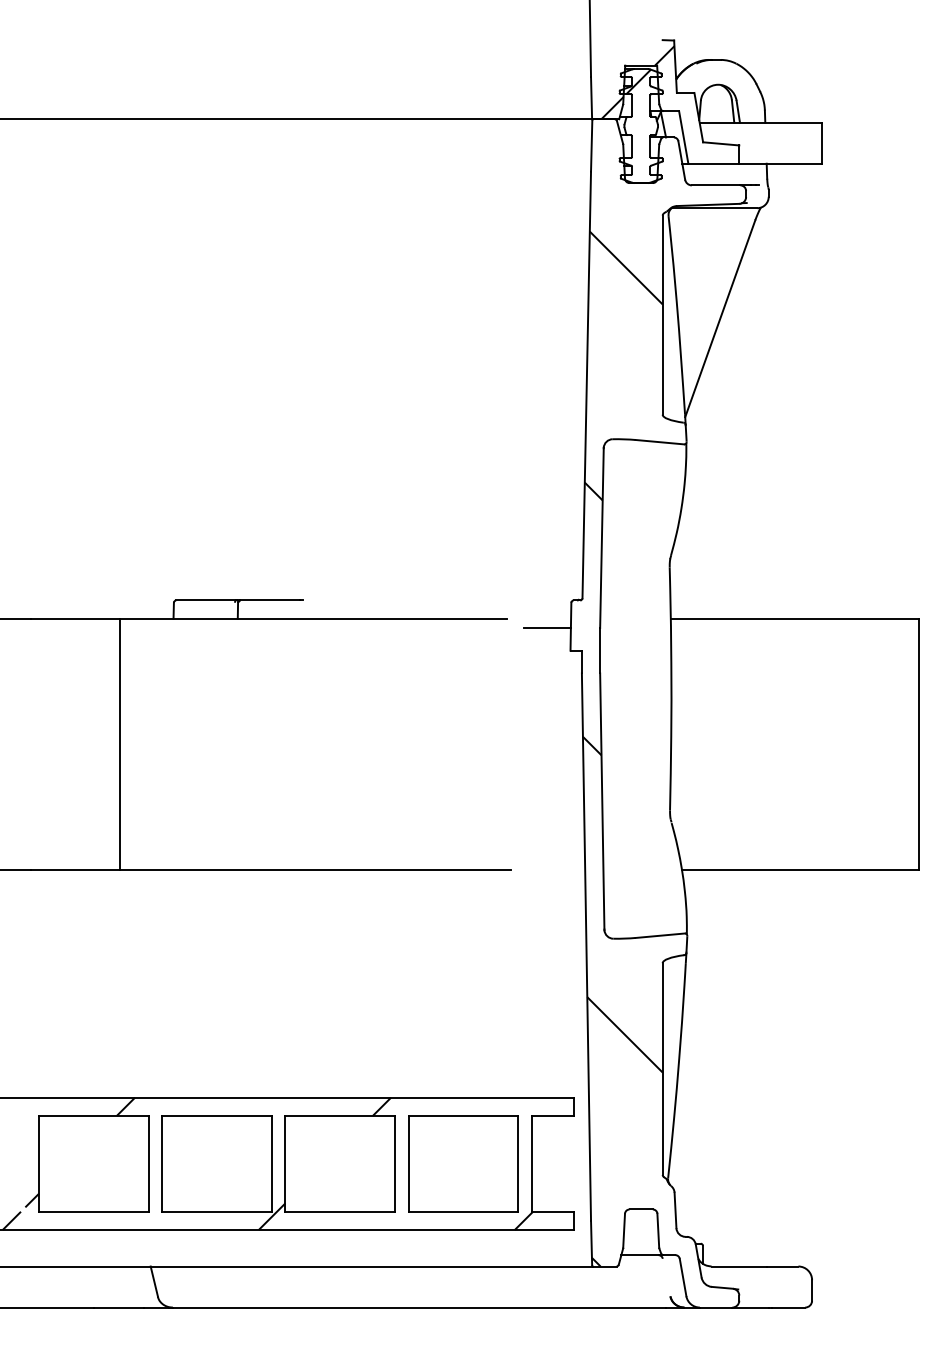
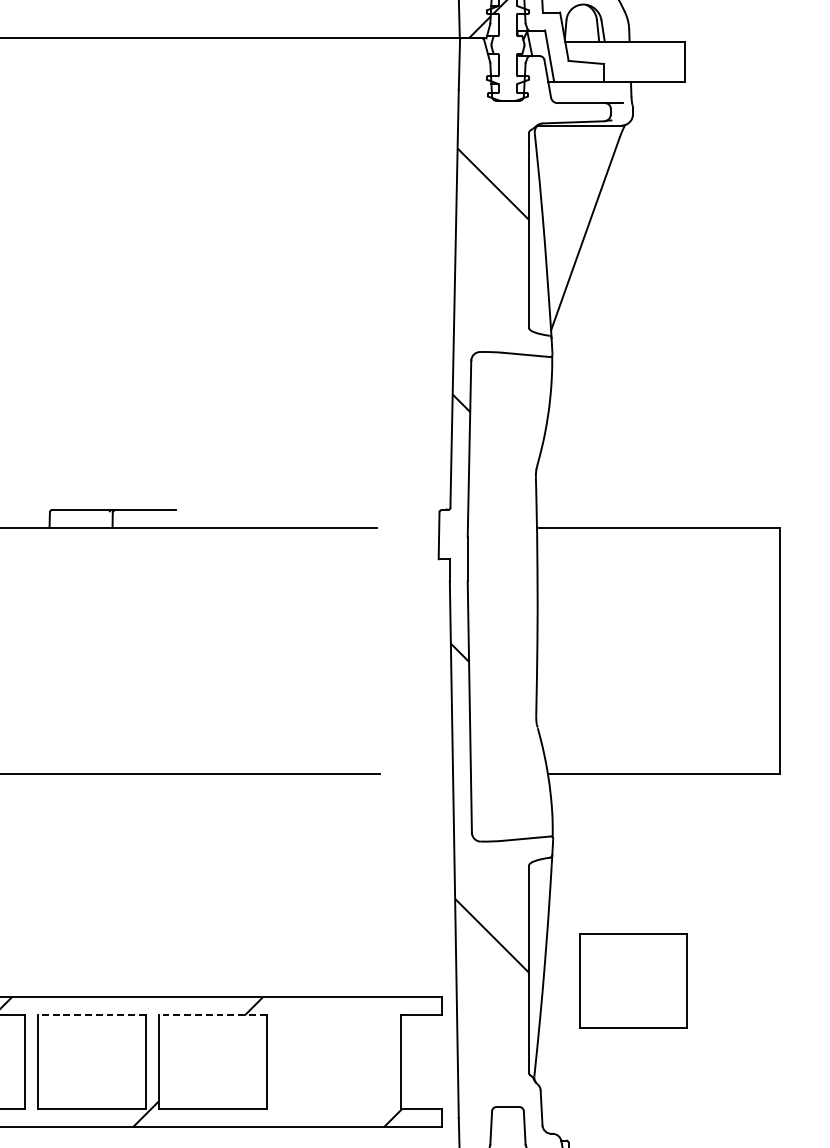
line: (546, 627) -> (415, 536), removed
line: (216, 1115) -> (91, 1014), solid -> dashed
line: (340, 1115) -> (213, 1014), solid -> dashed
part: (463, 1163) -> (633, 980), moved

